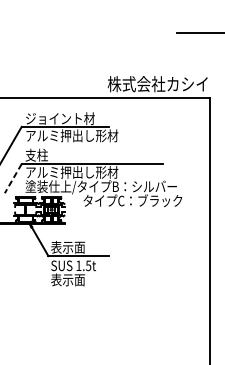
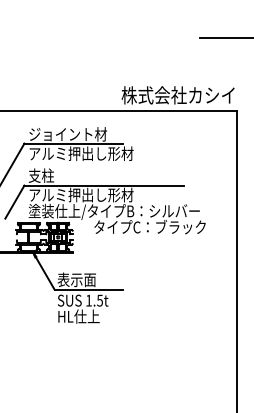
line: (12, 178) -> (14, 202), dashed -> solid
text: (69, 279) -> (78, 316), 表示面 -> HL仕上

